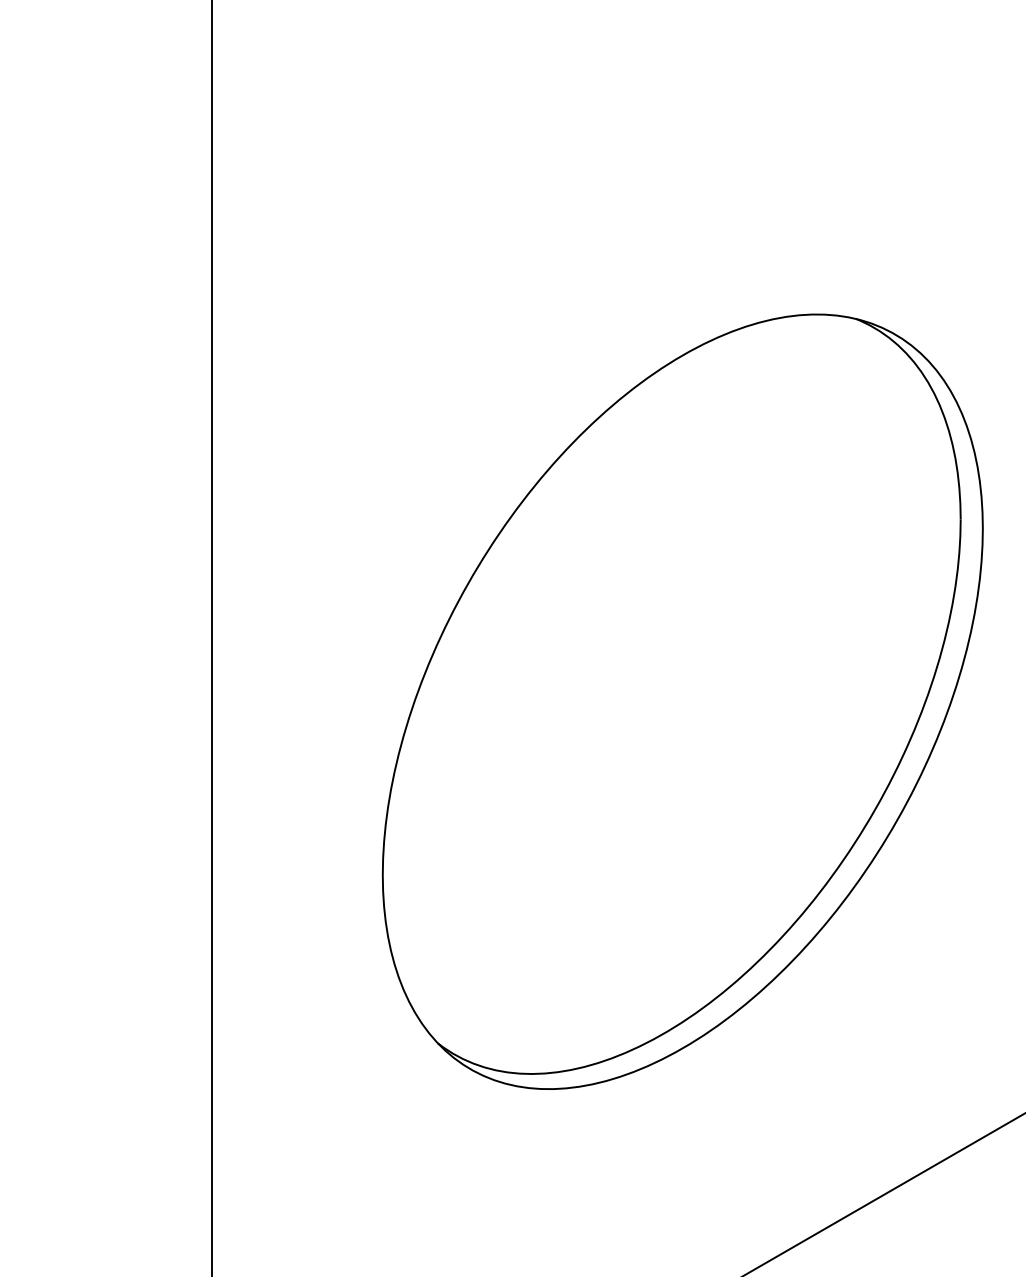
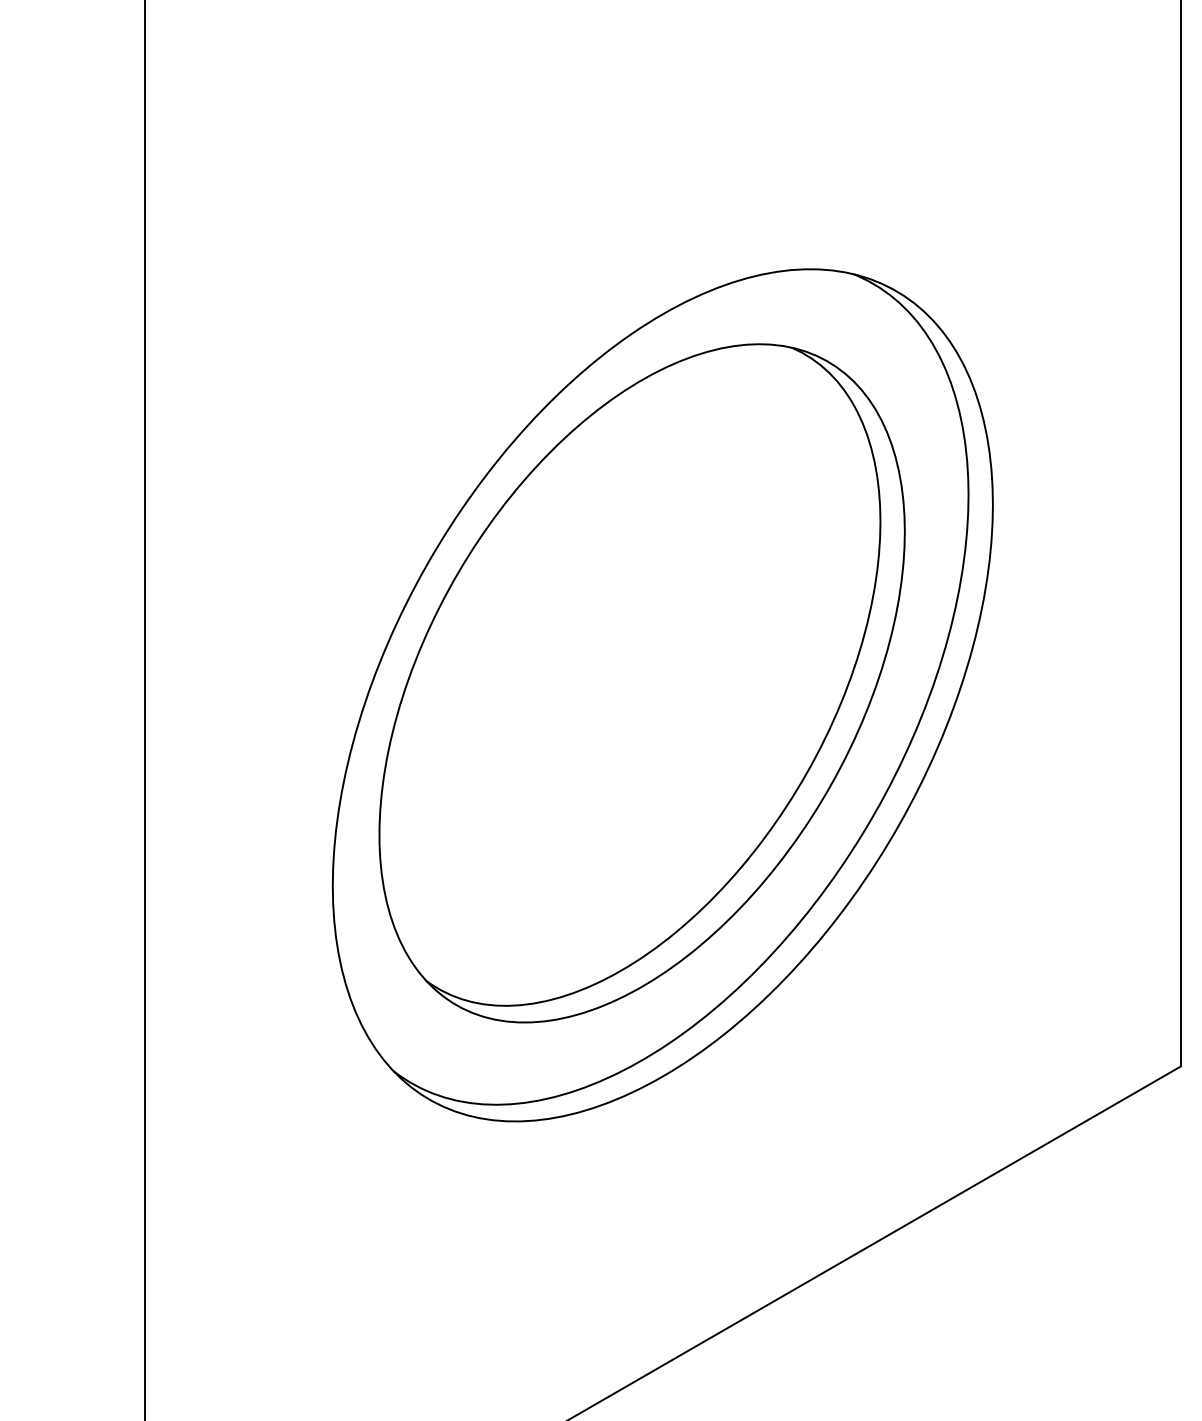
part: (663, 691) -> (641, 683), added

